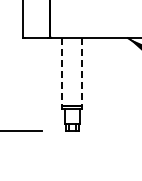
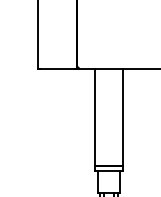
line: (62, 71) -> (94, 116), dashed -> solid
line: (82, 71) -> (123, 116), dashed -> solid

